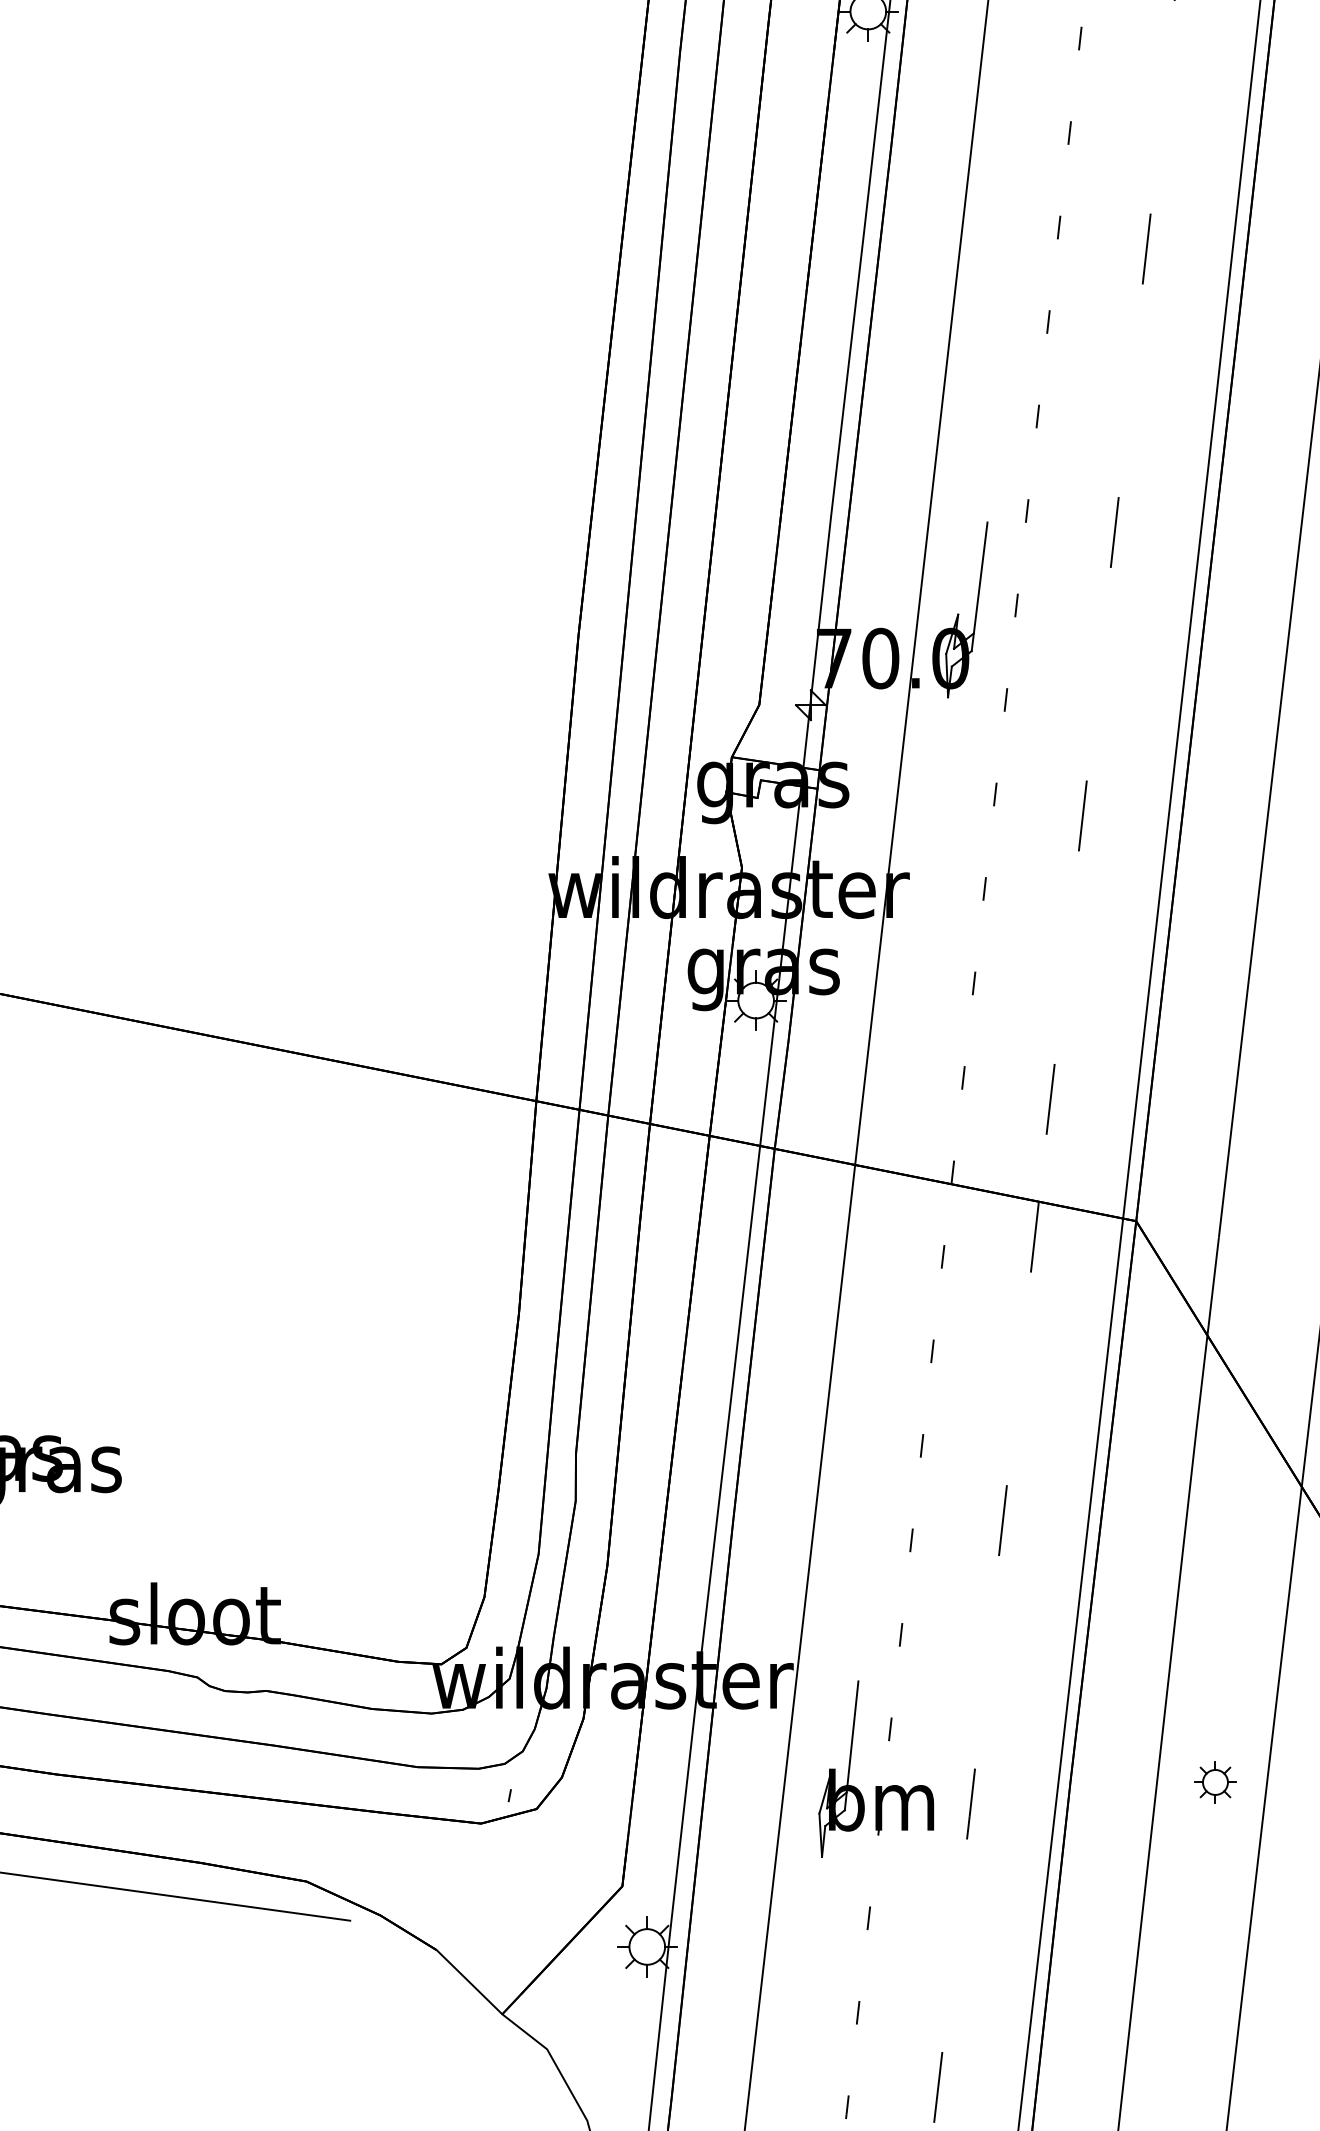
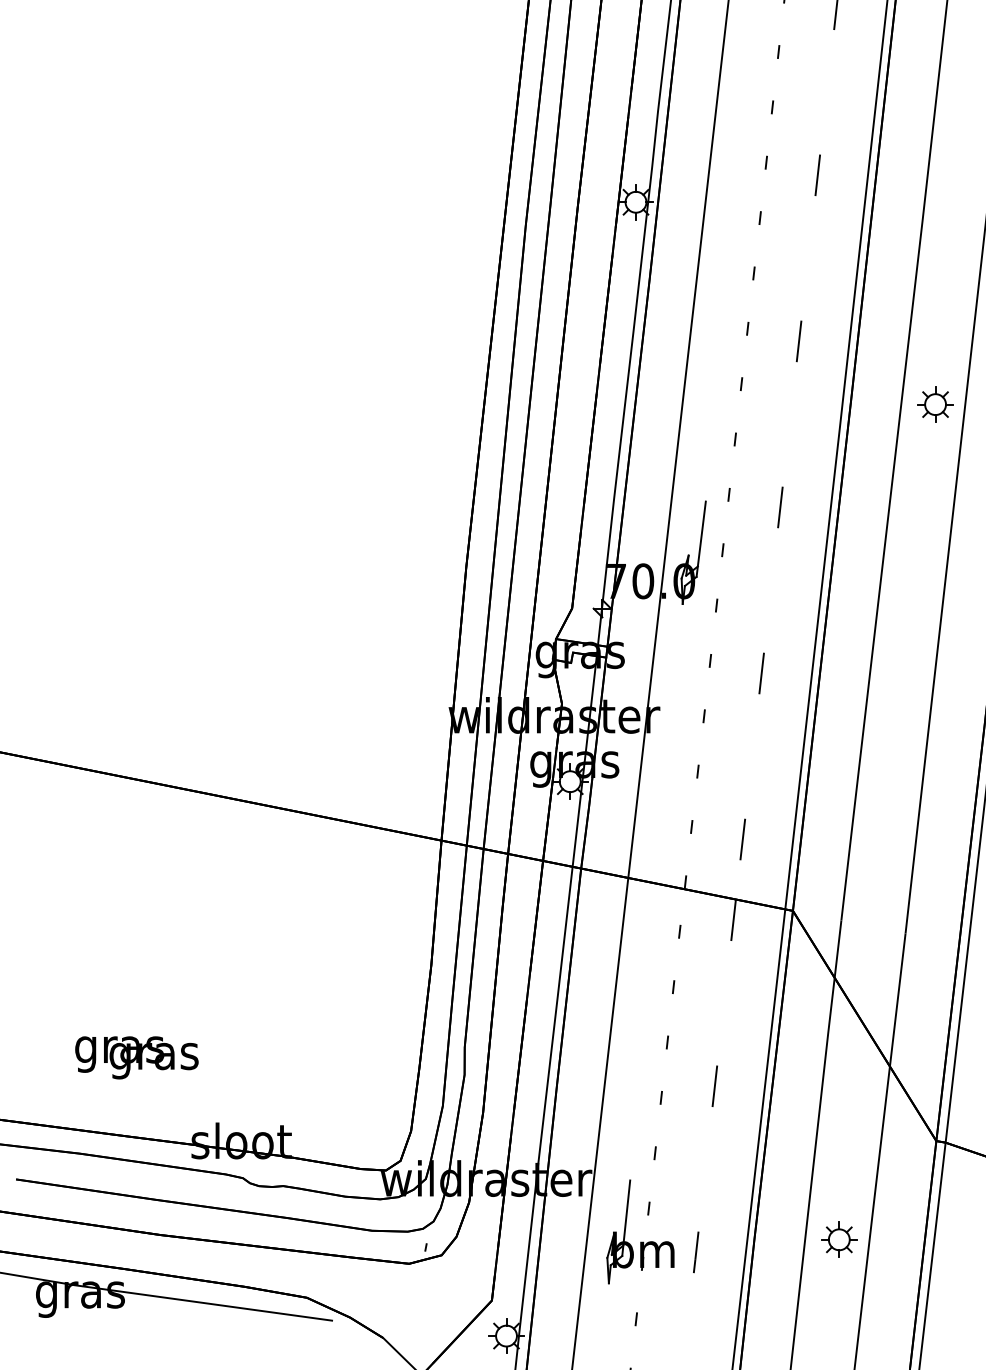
part: (1215, 1782) -> (839, 1239), size x1.43

